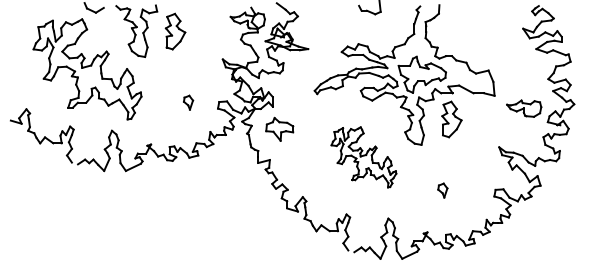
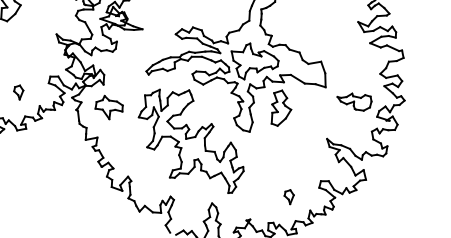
part: (188, 102) -> (18, 92), moved
part: (363, 157) -> (191, 140), size x1.67
part: (442, 190) -> (288, 196), moved

